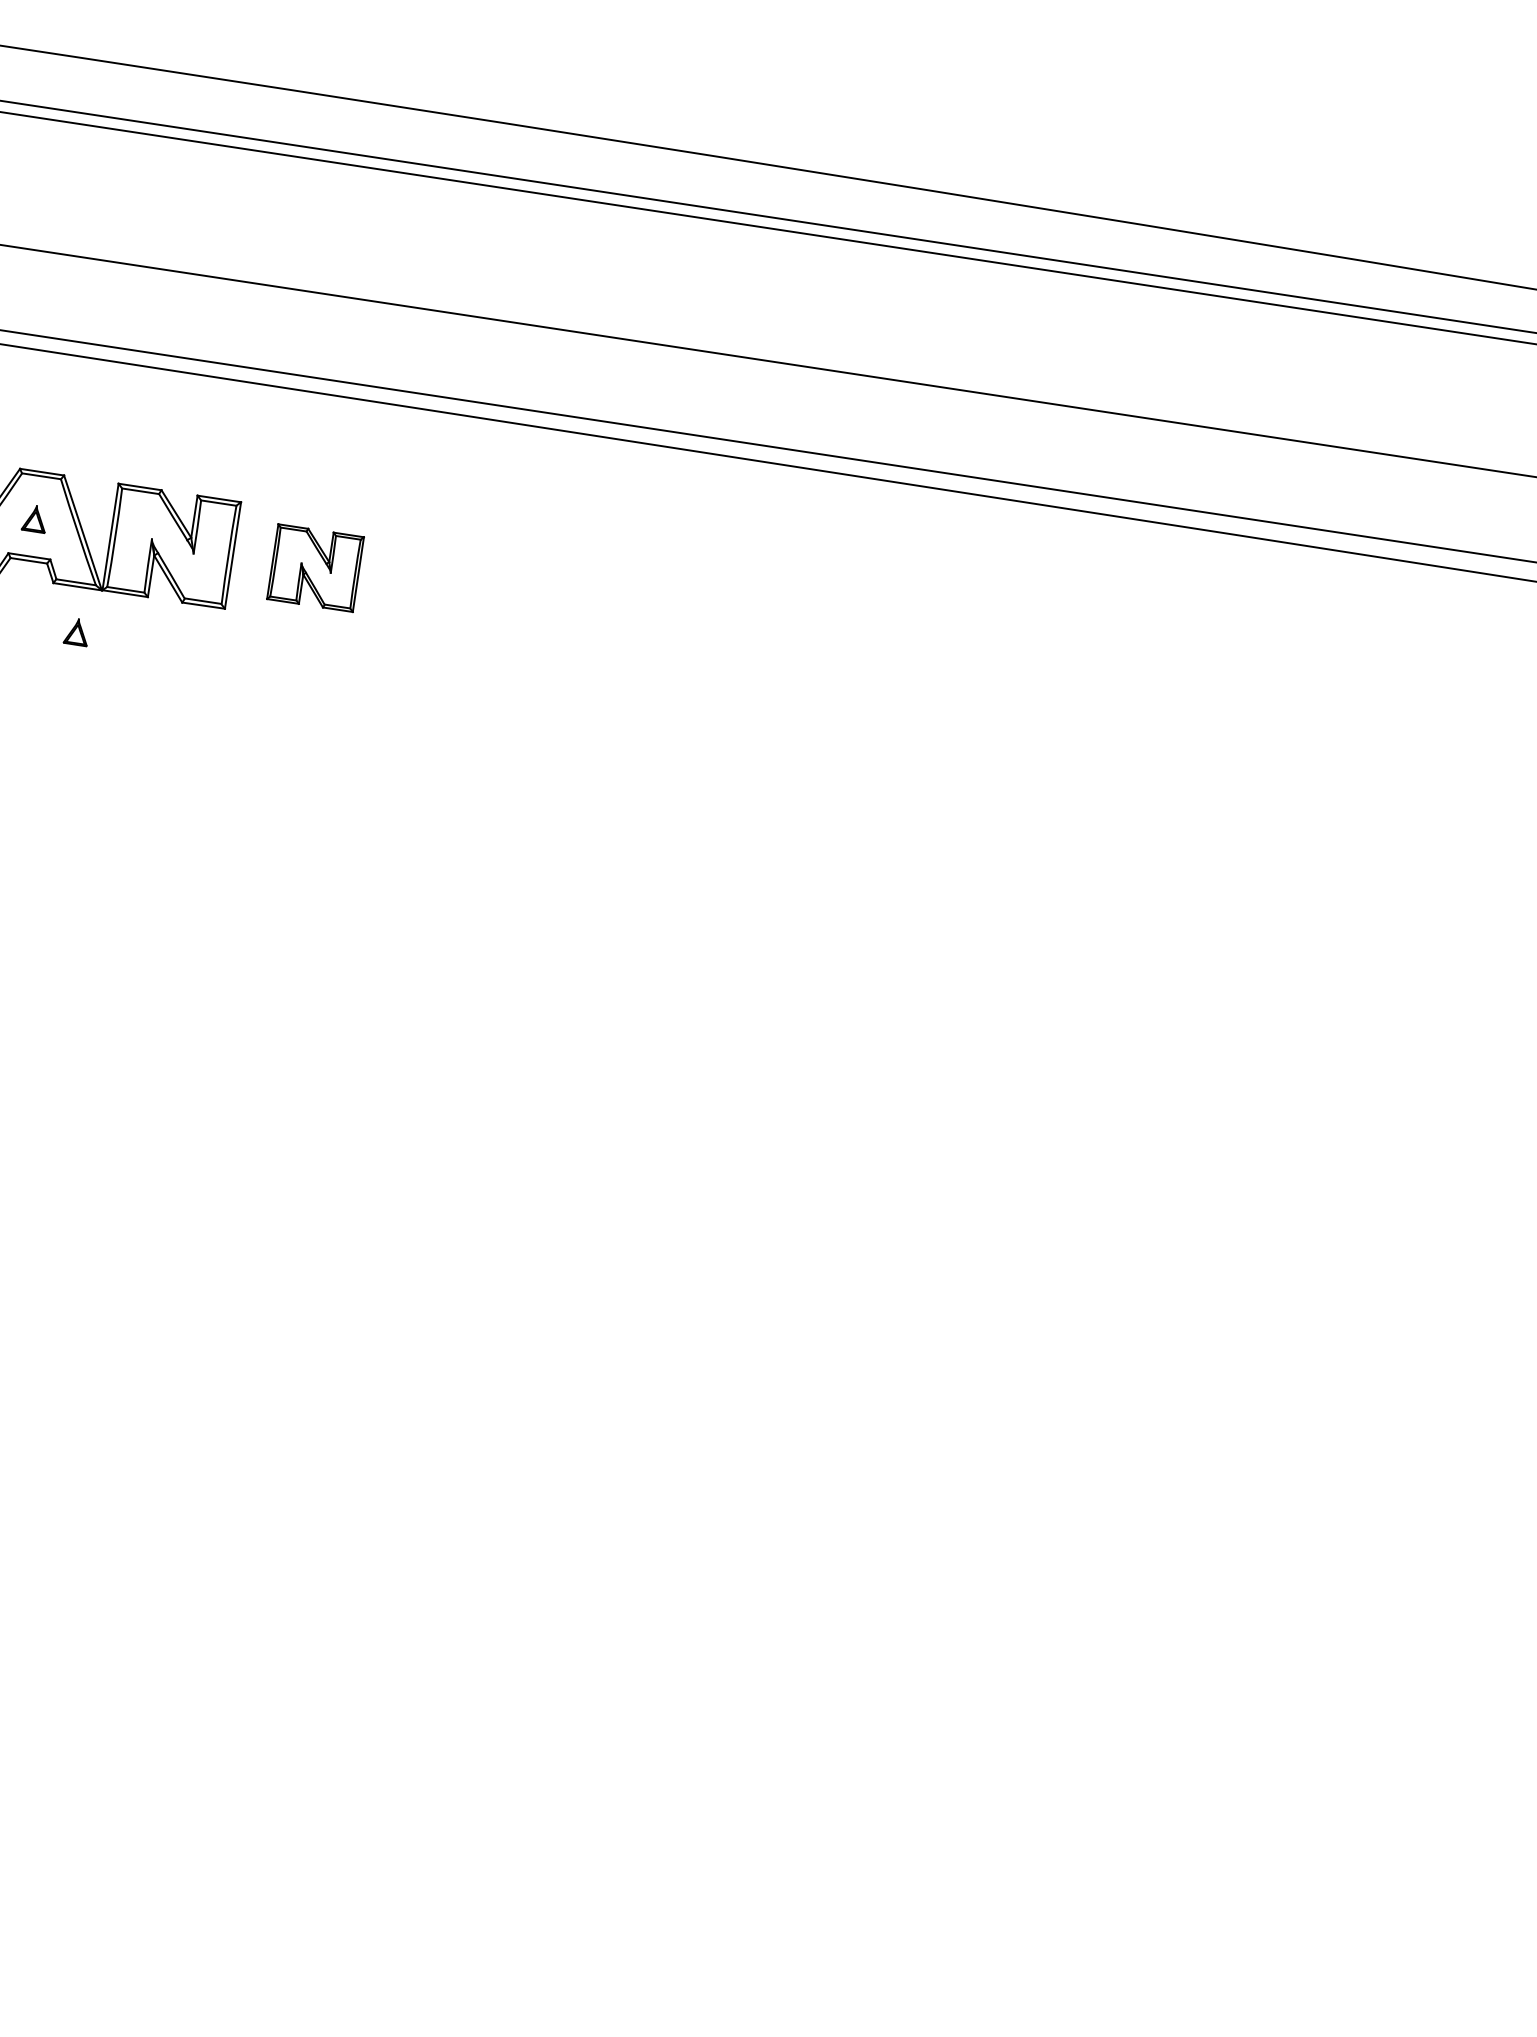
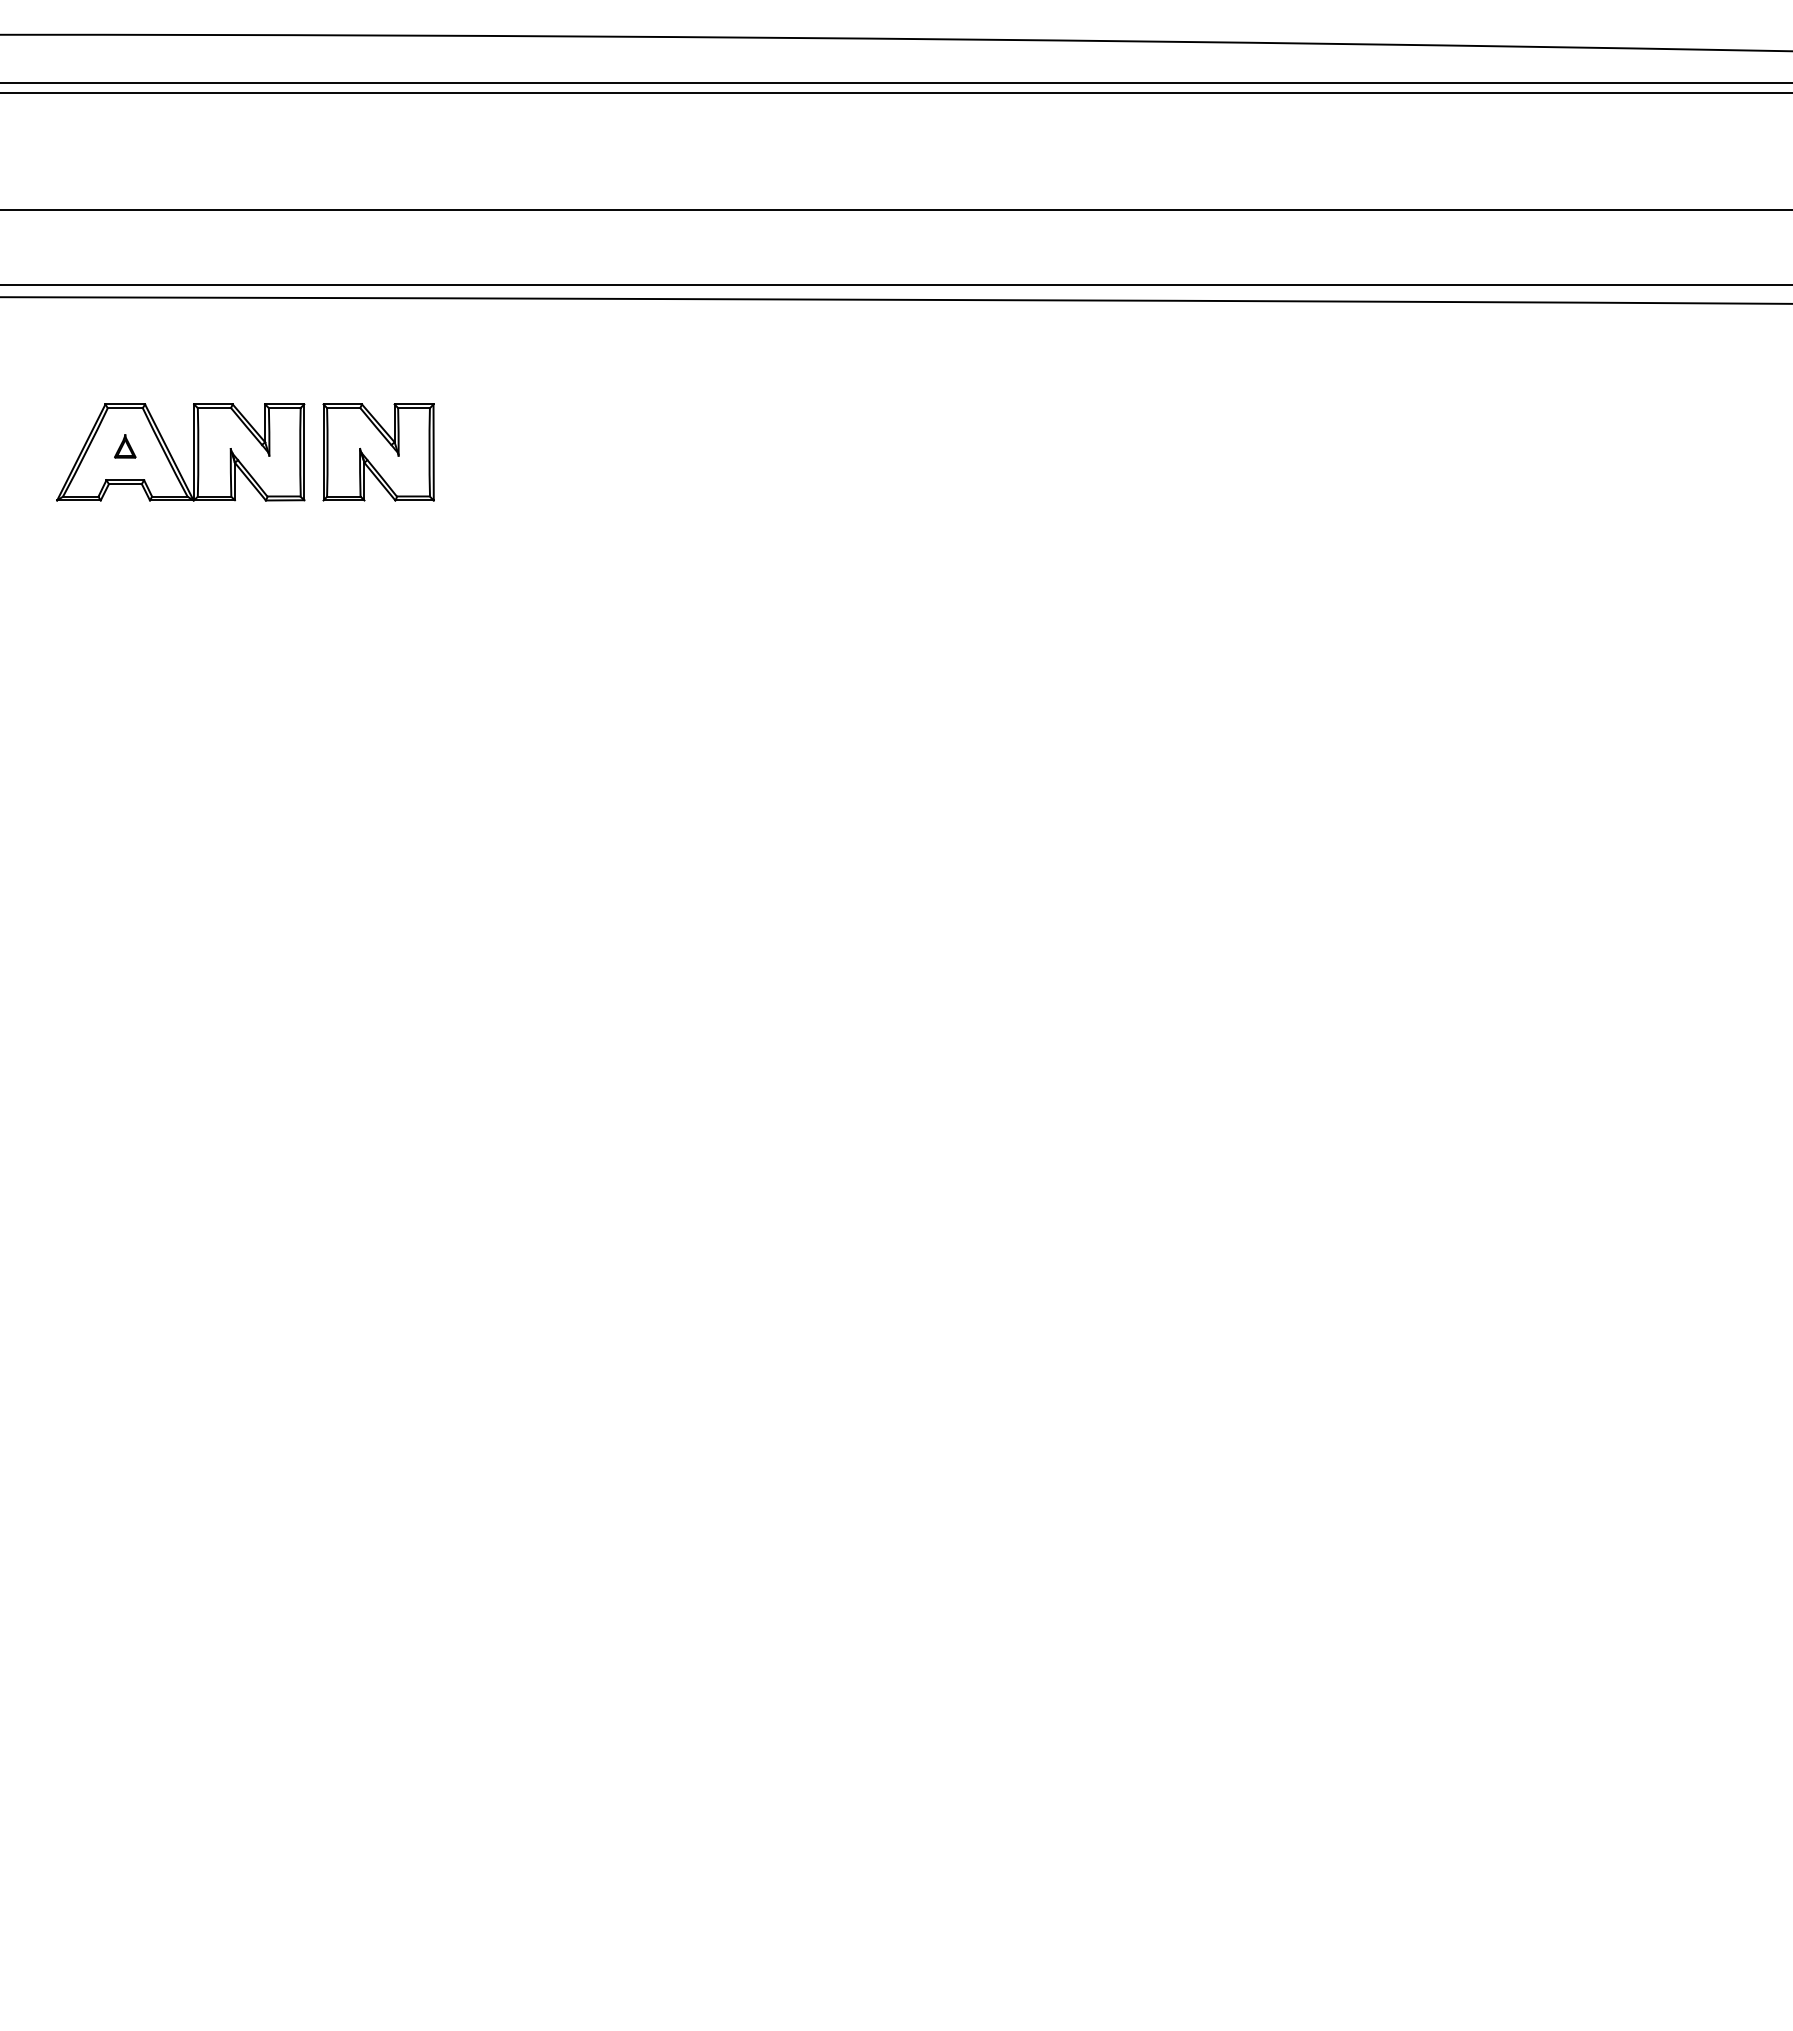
part: (315, 568) -> (378, 452), size x1.43
part: (77, 632) -> (177, 540), removed

